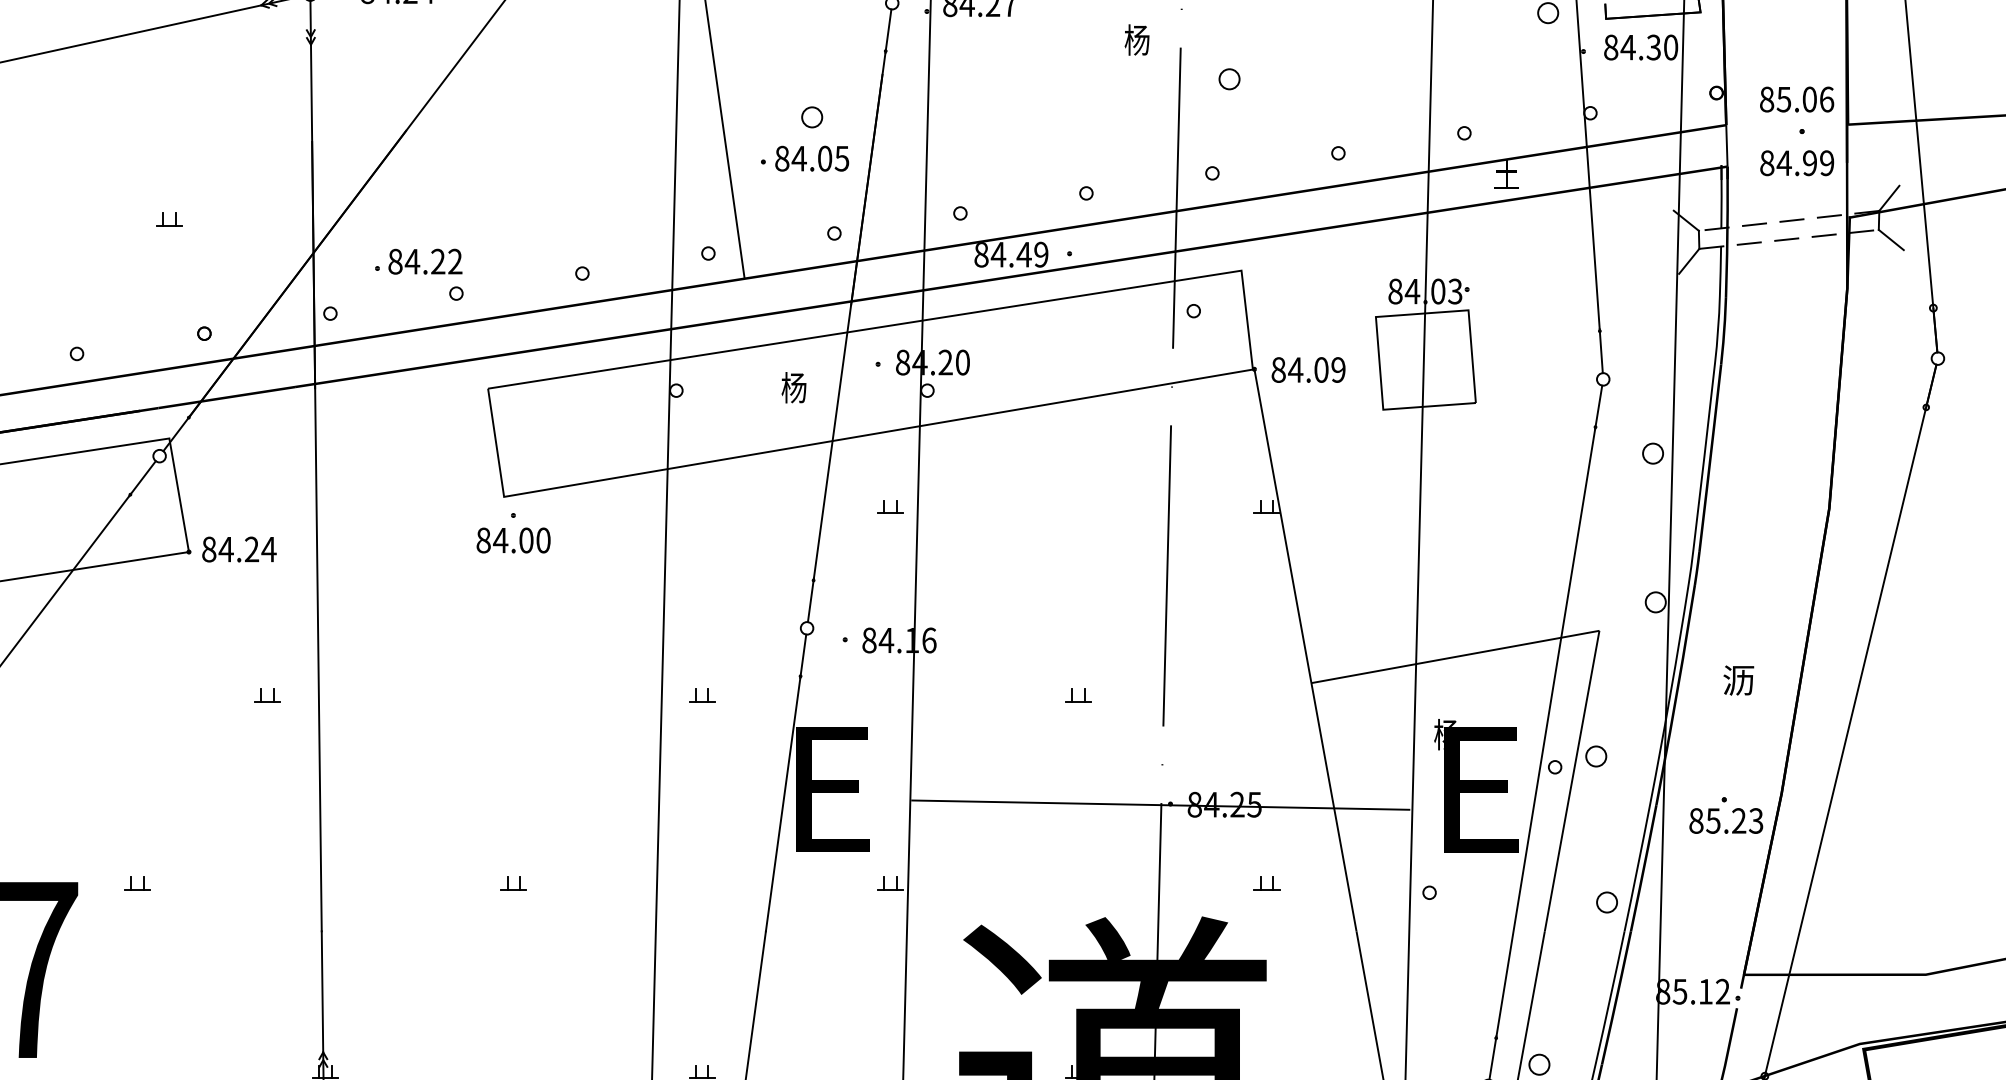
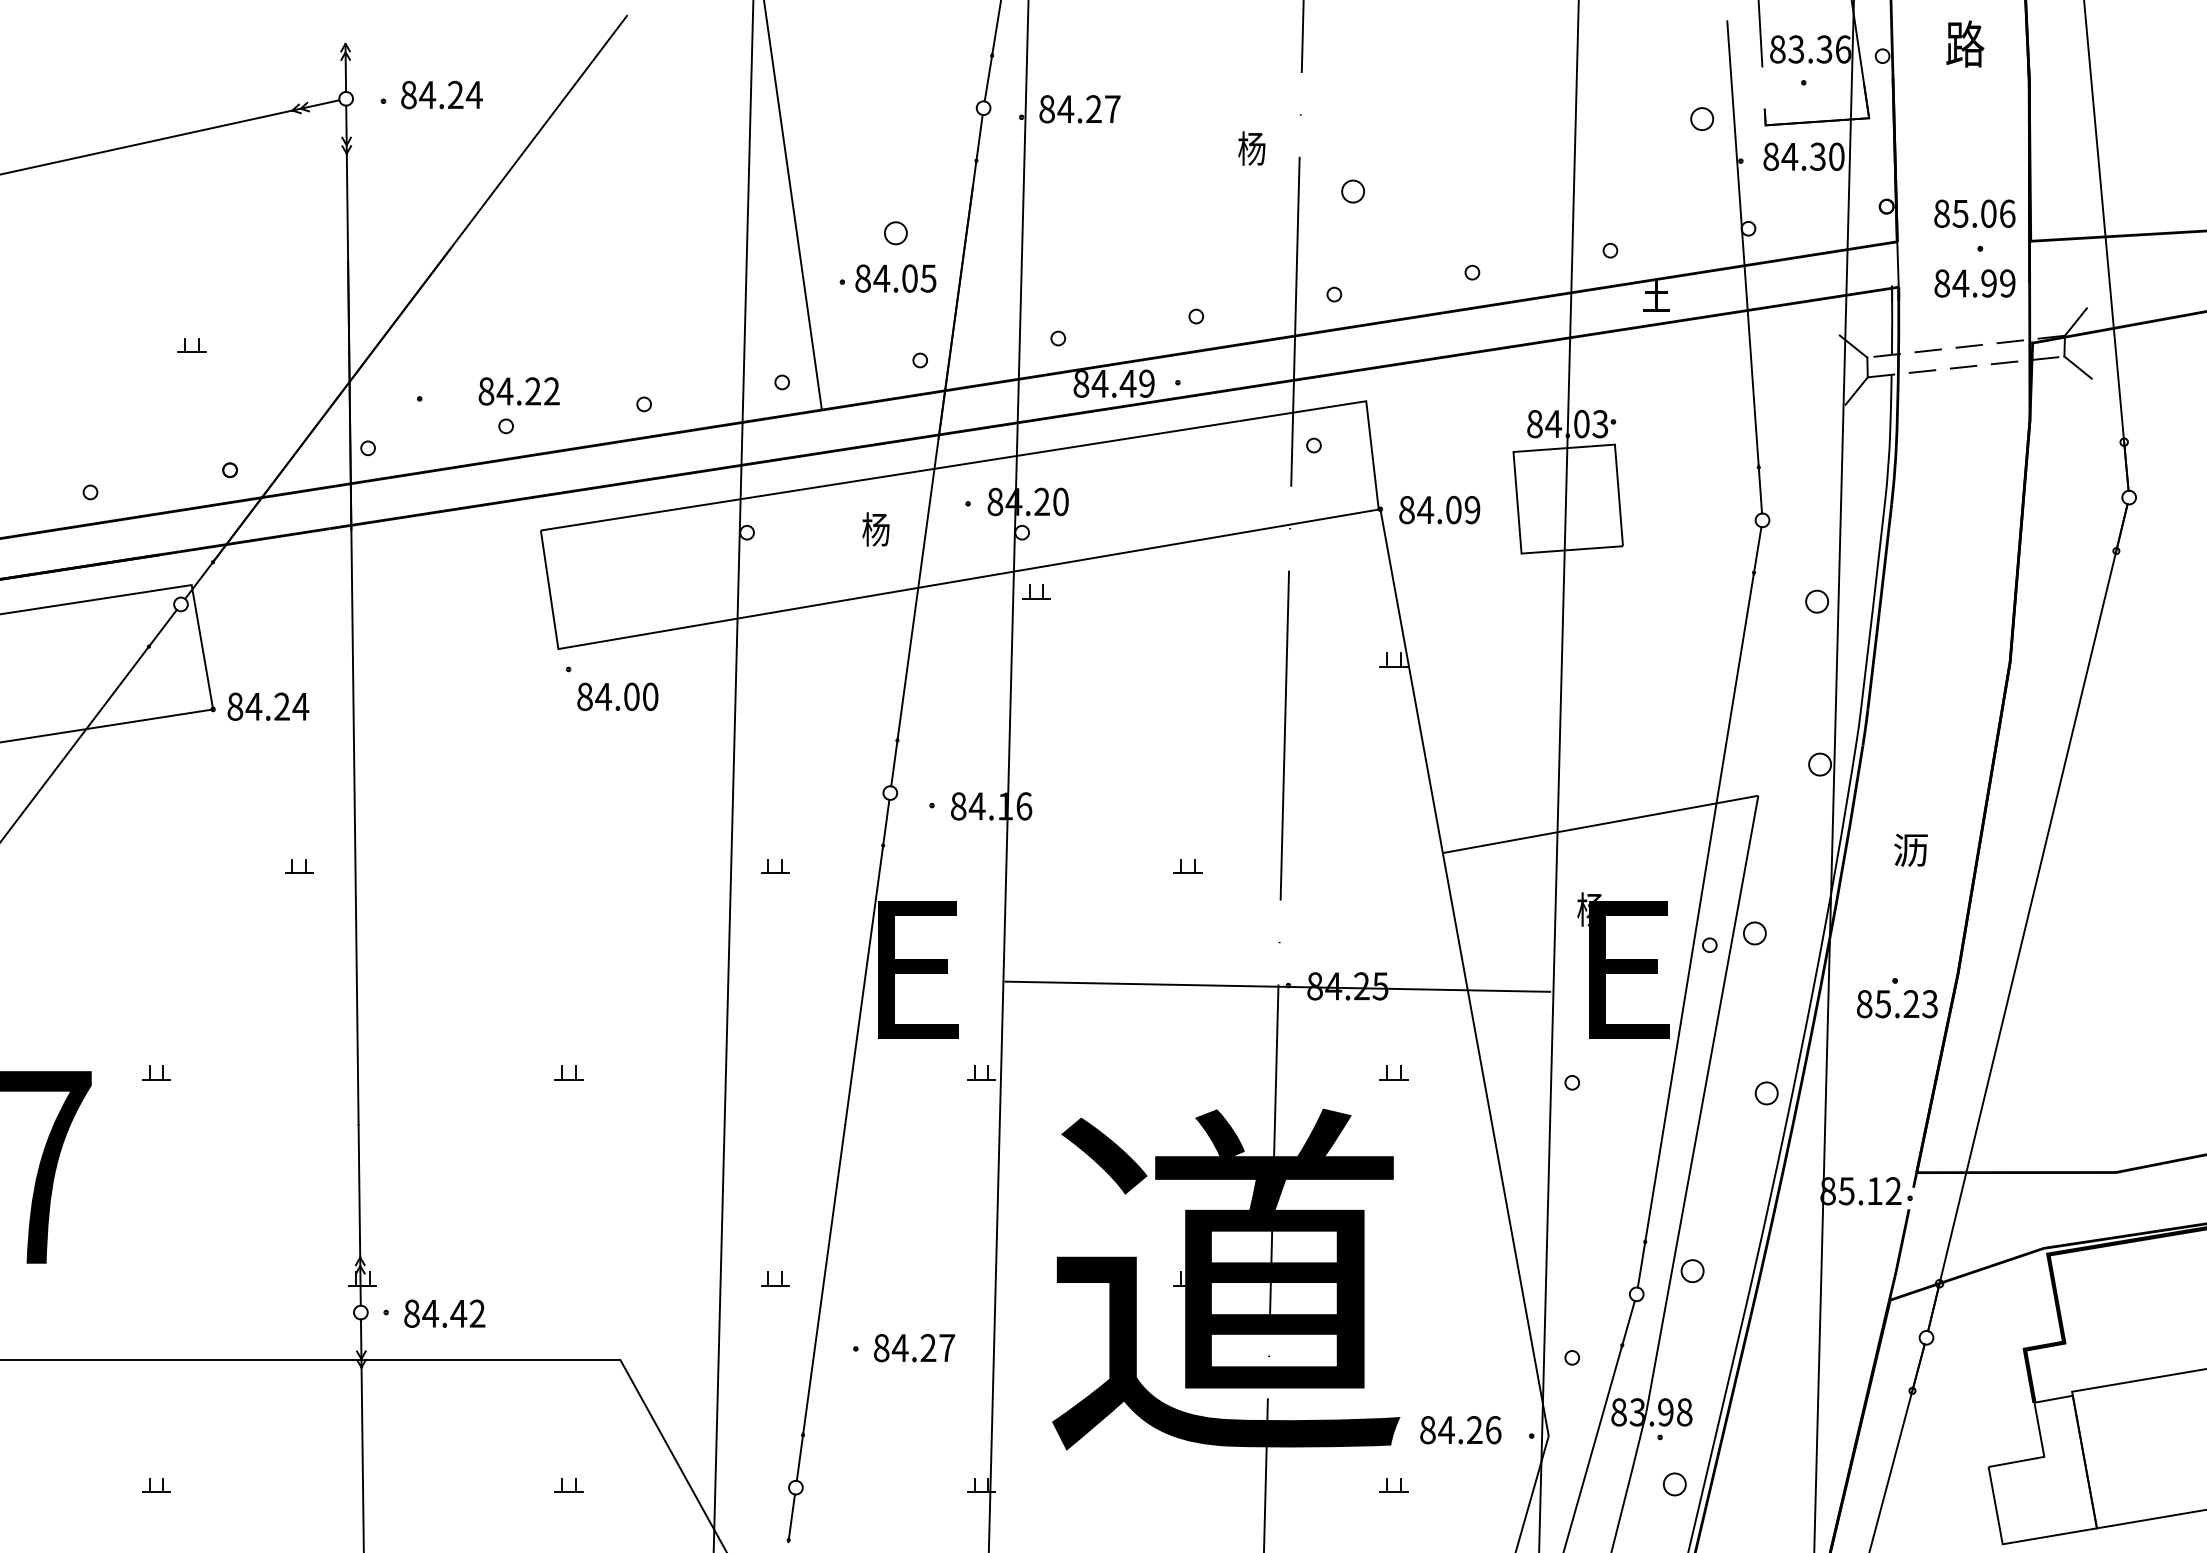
text: (424, 261) -> (518, 391), moved
part: (890, 506) -> (1036, 591), moved
text: (513, 540) -> (617, 696), moved

